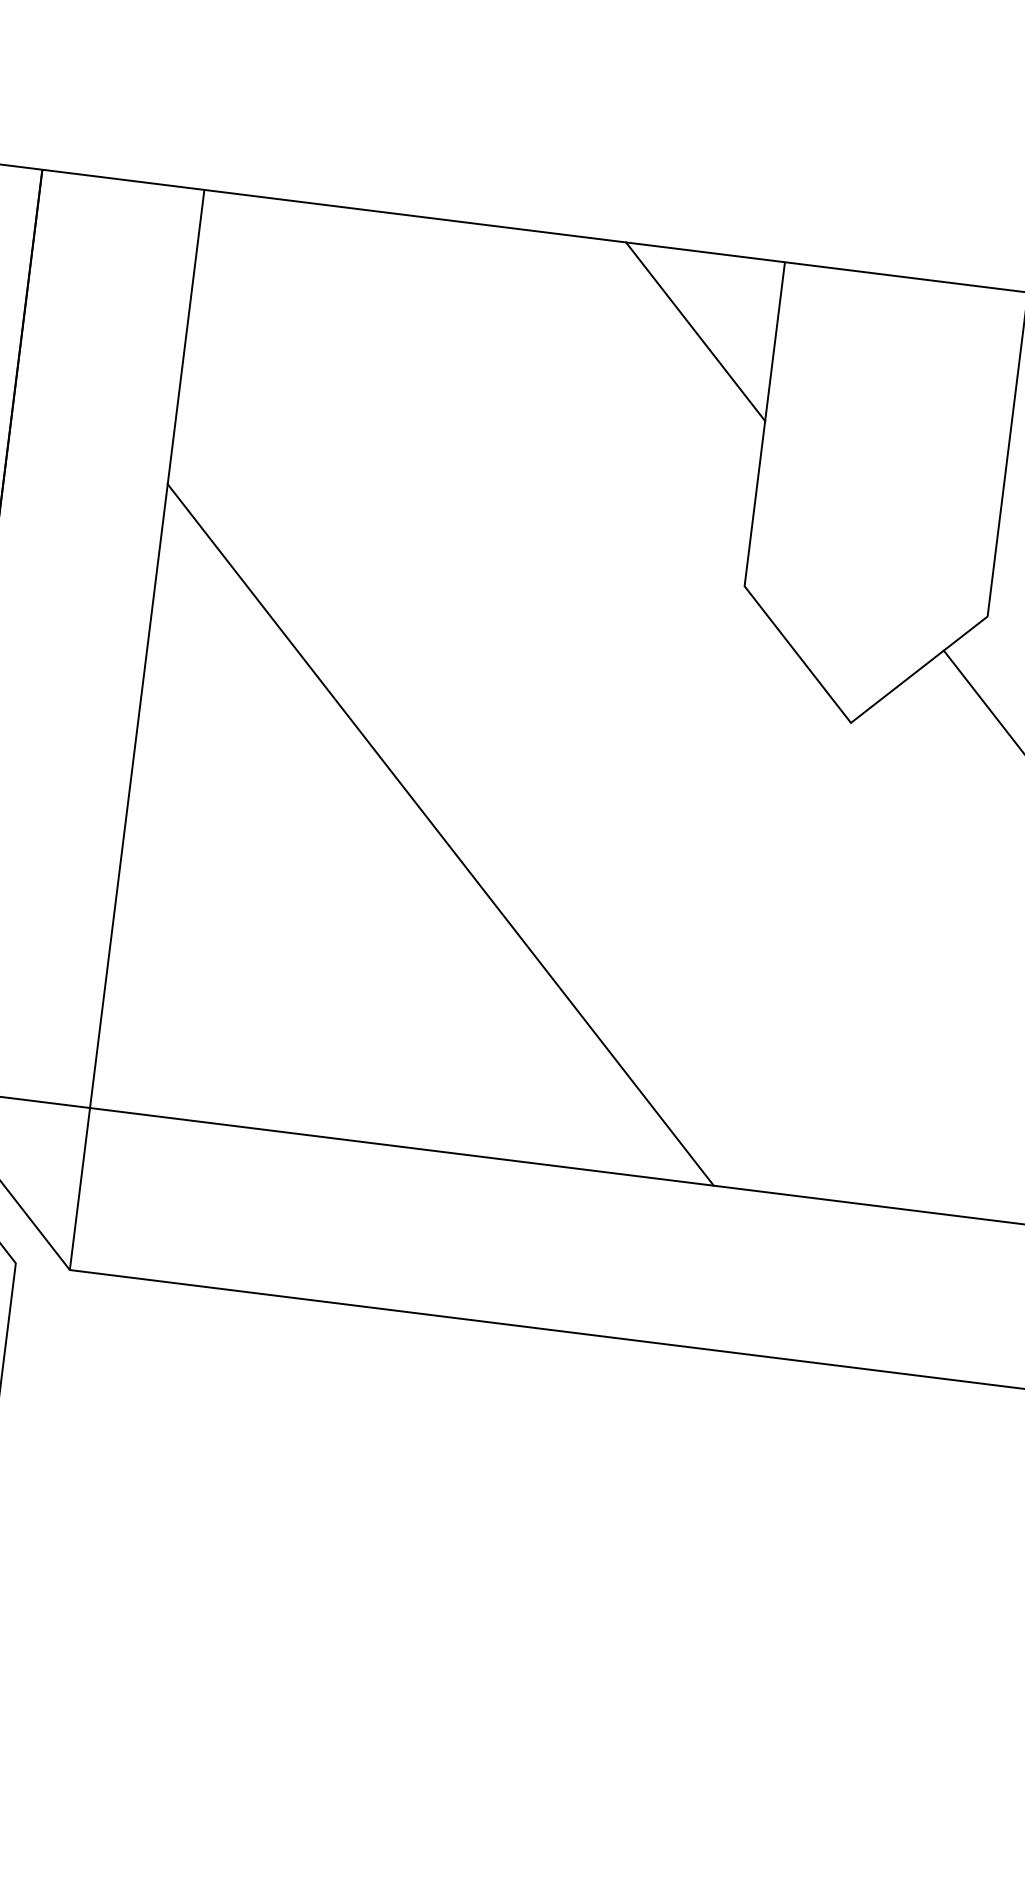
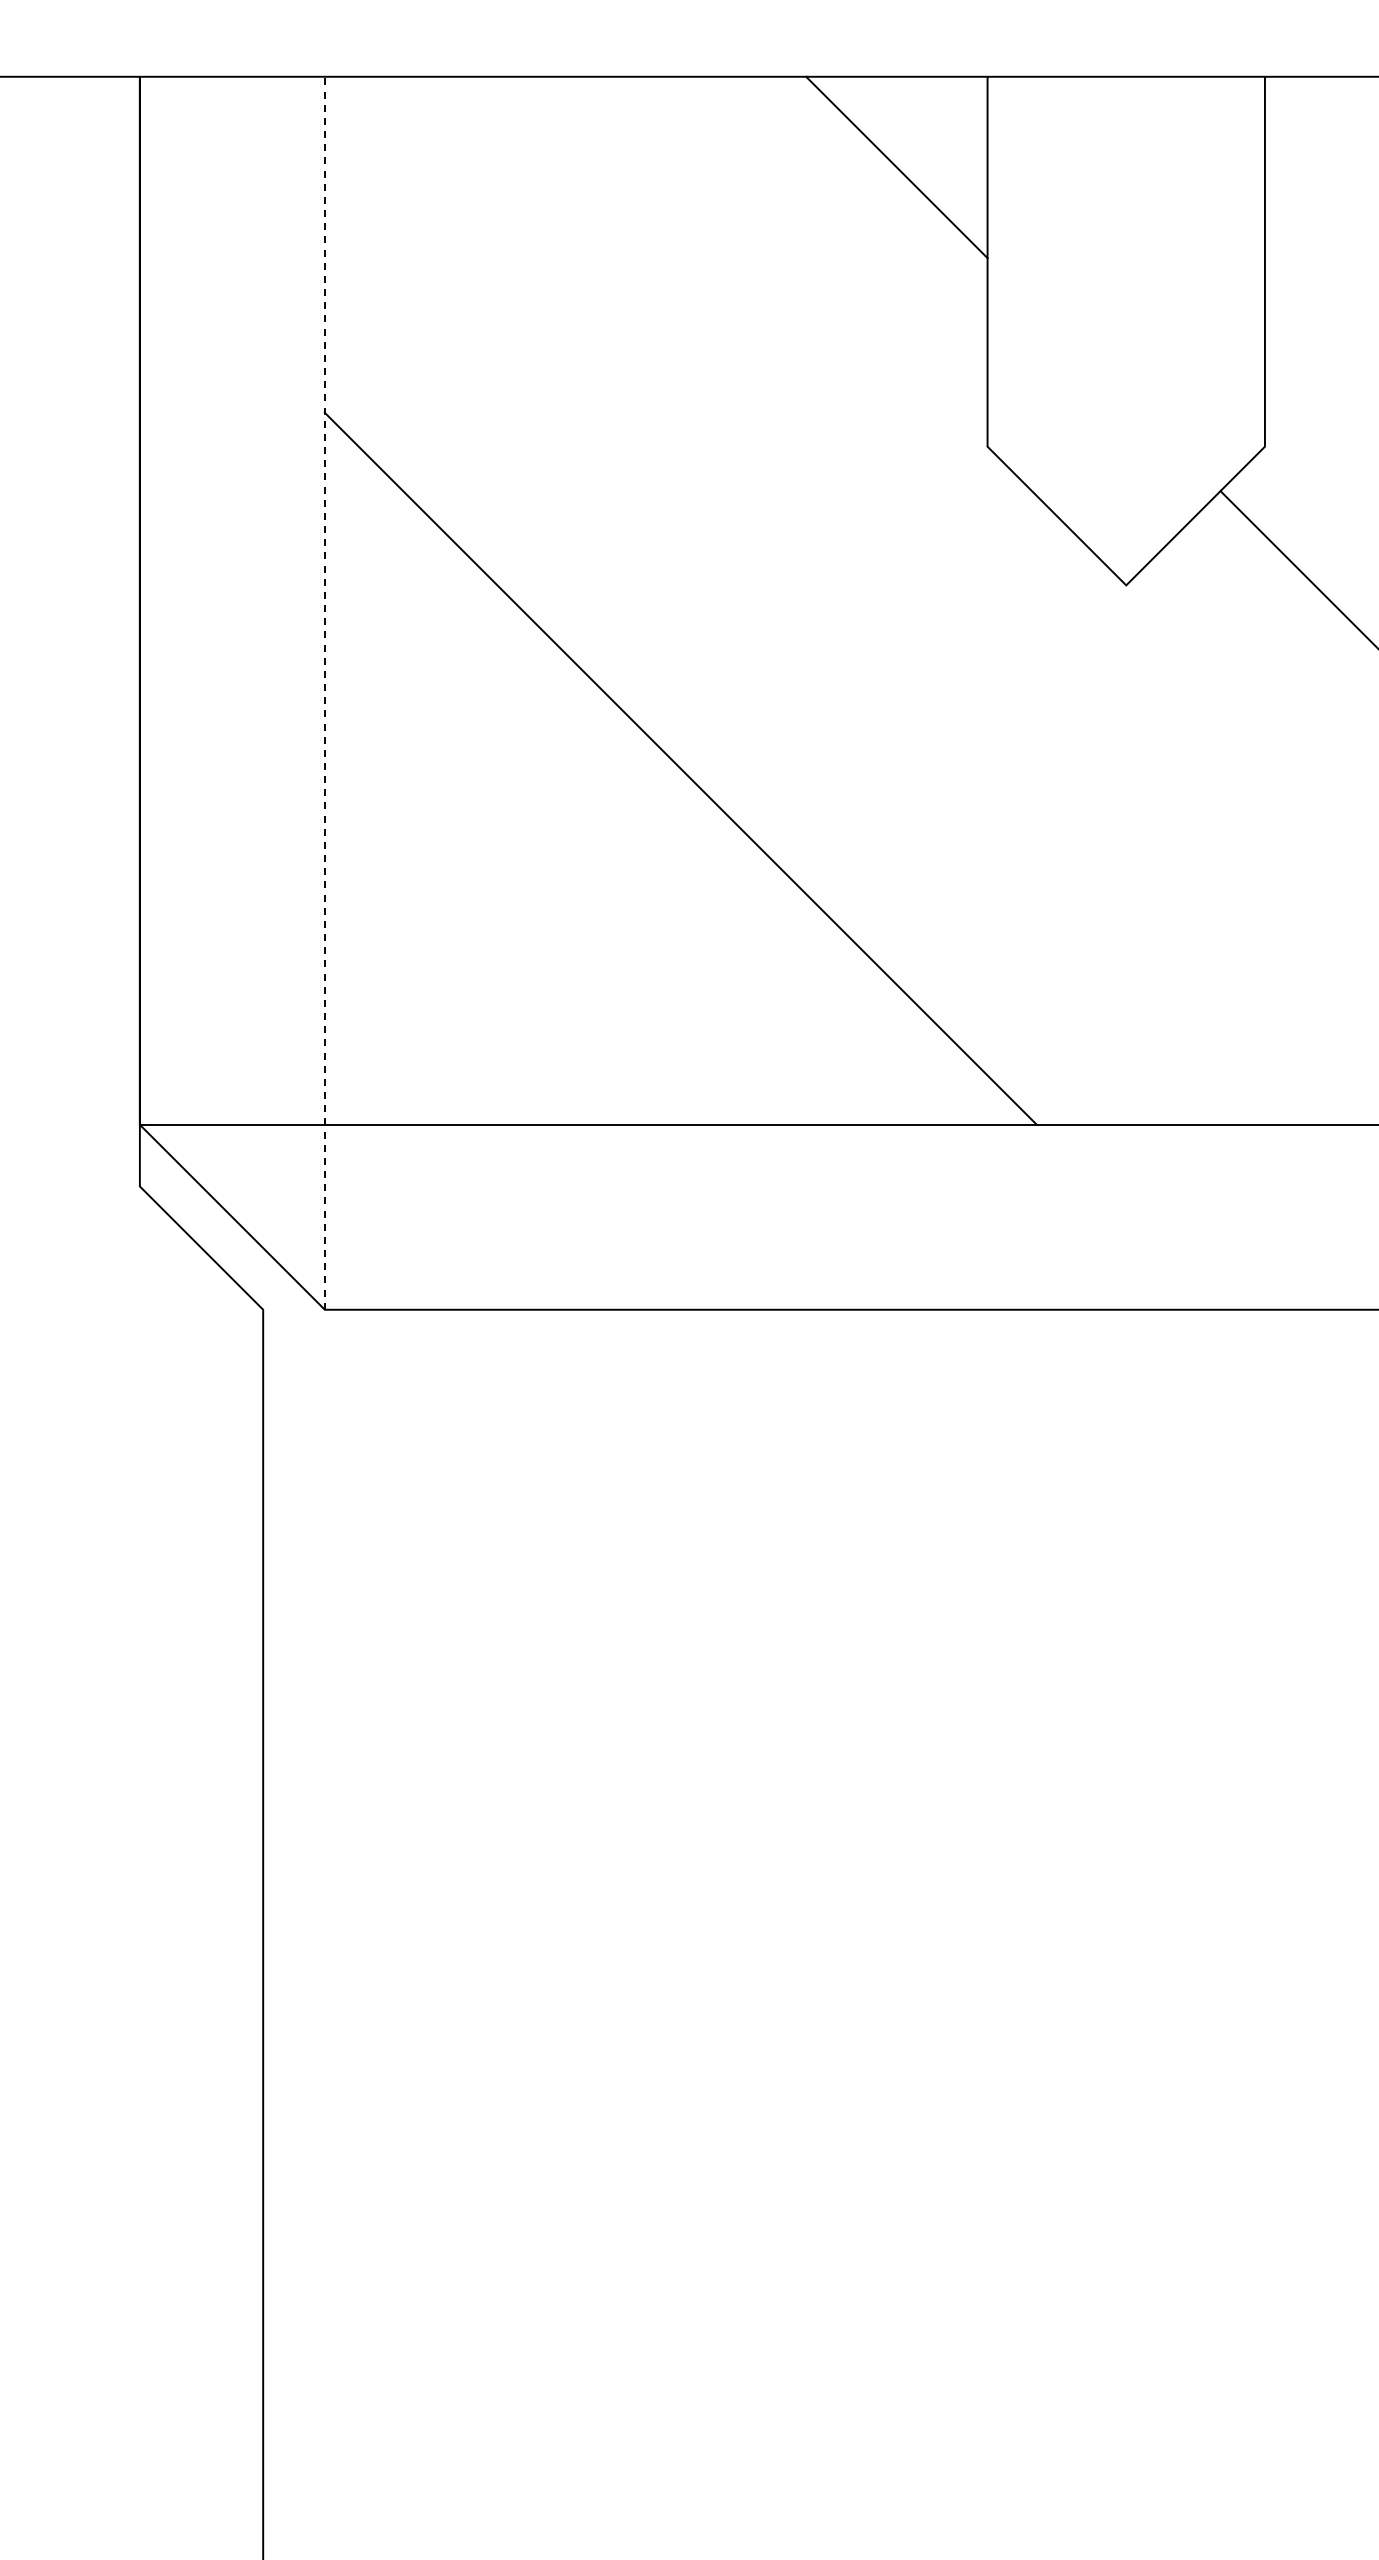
line: (136, 729) -> (324, 692), solid -> dashed

